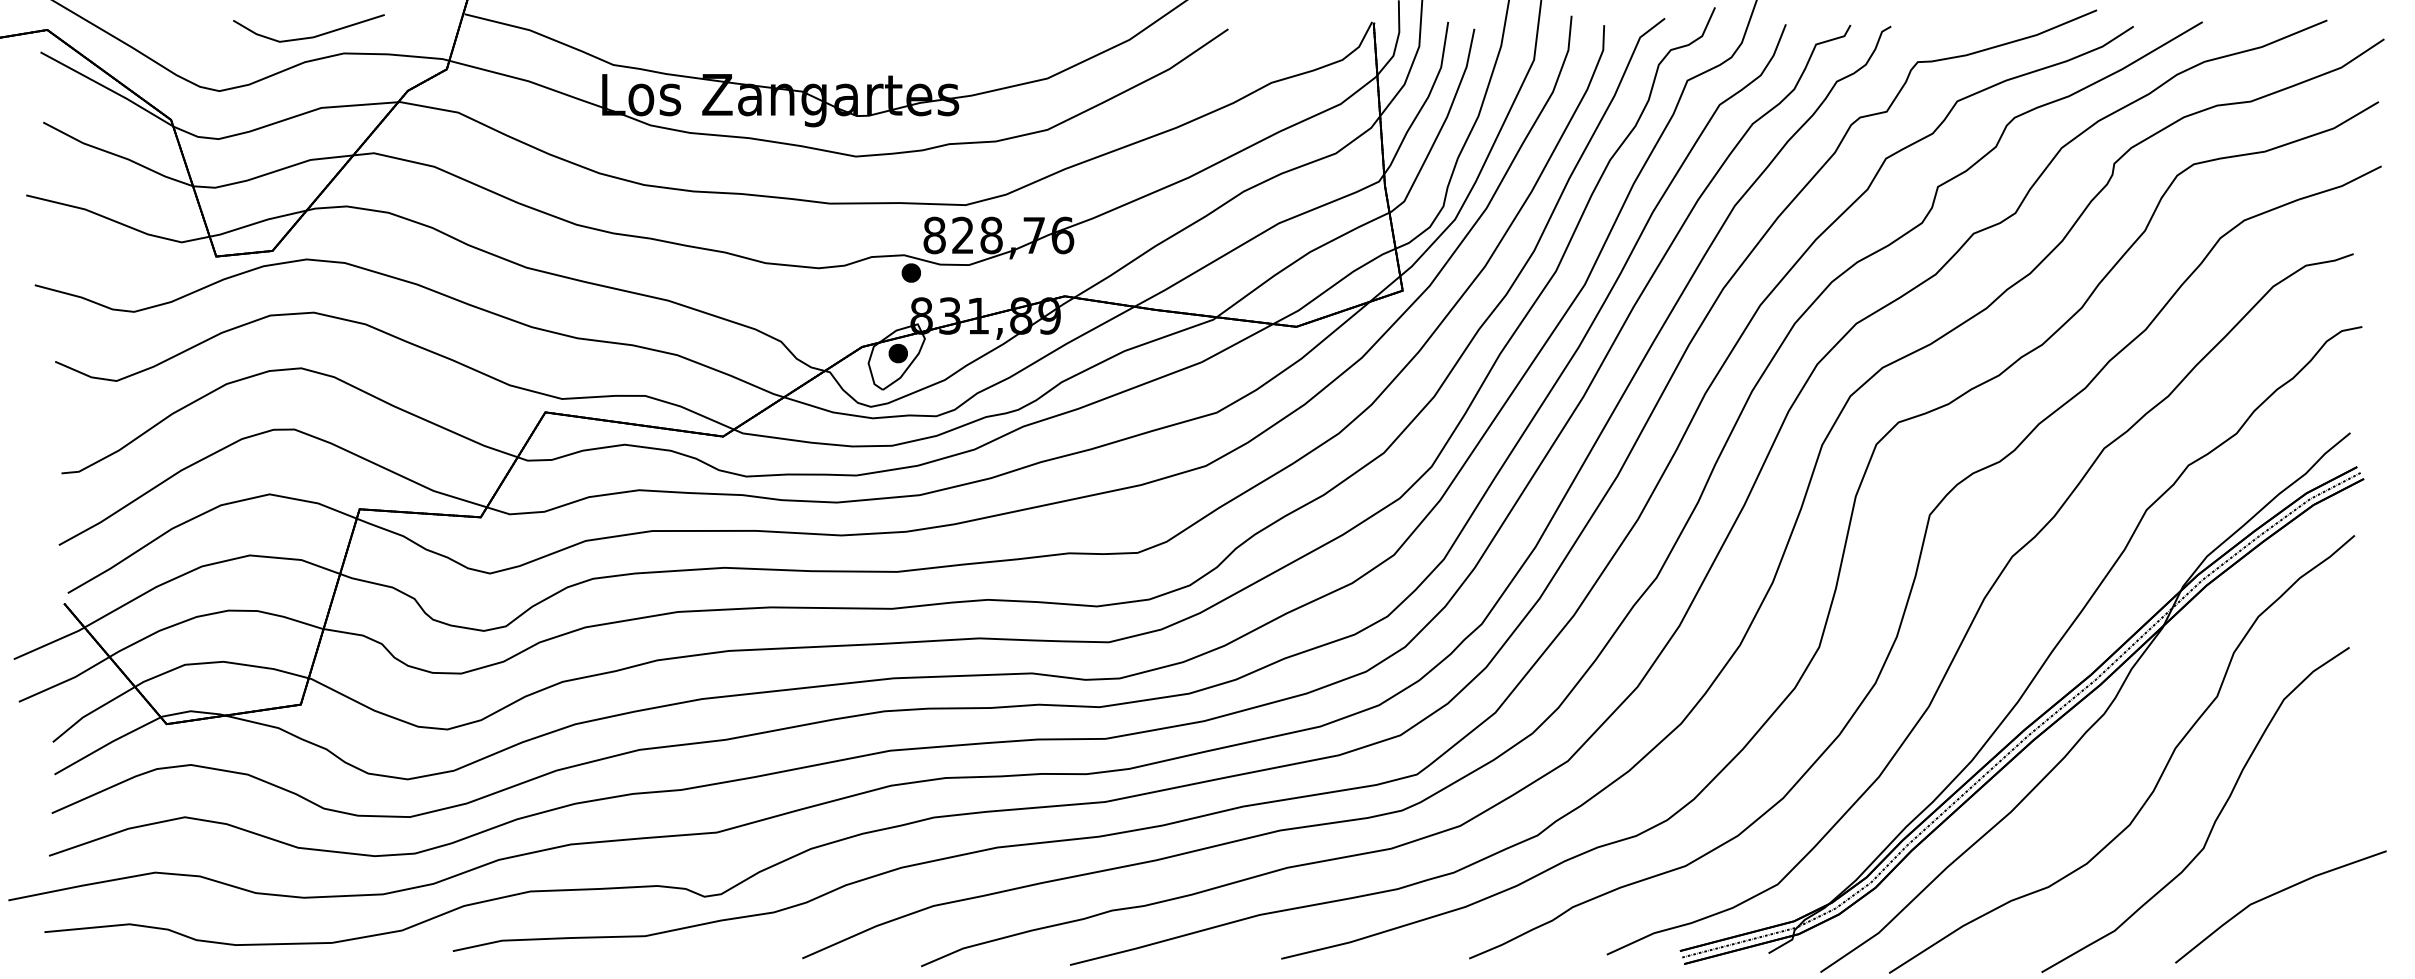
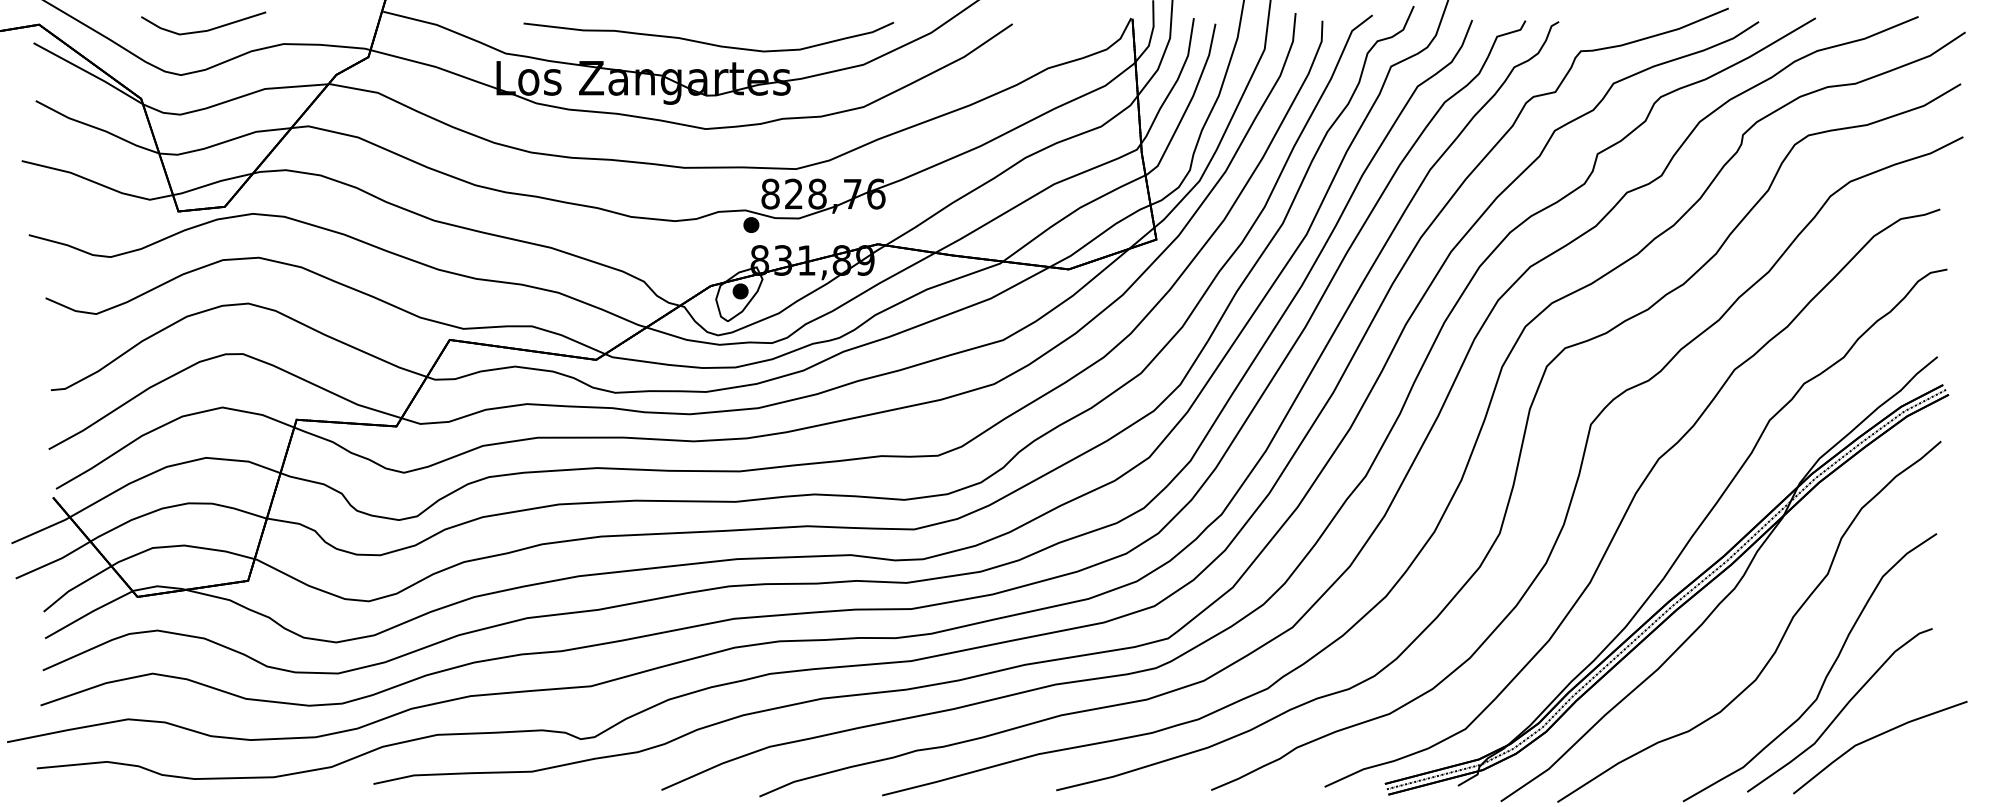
line: (310, 36) -> (204, 30), moved
curve: (856, 51) -> (706, 42), added
part: (2231, 861) -> (1839, 710), added

